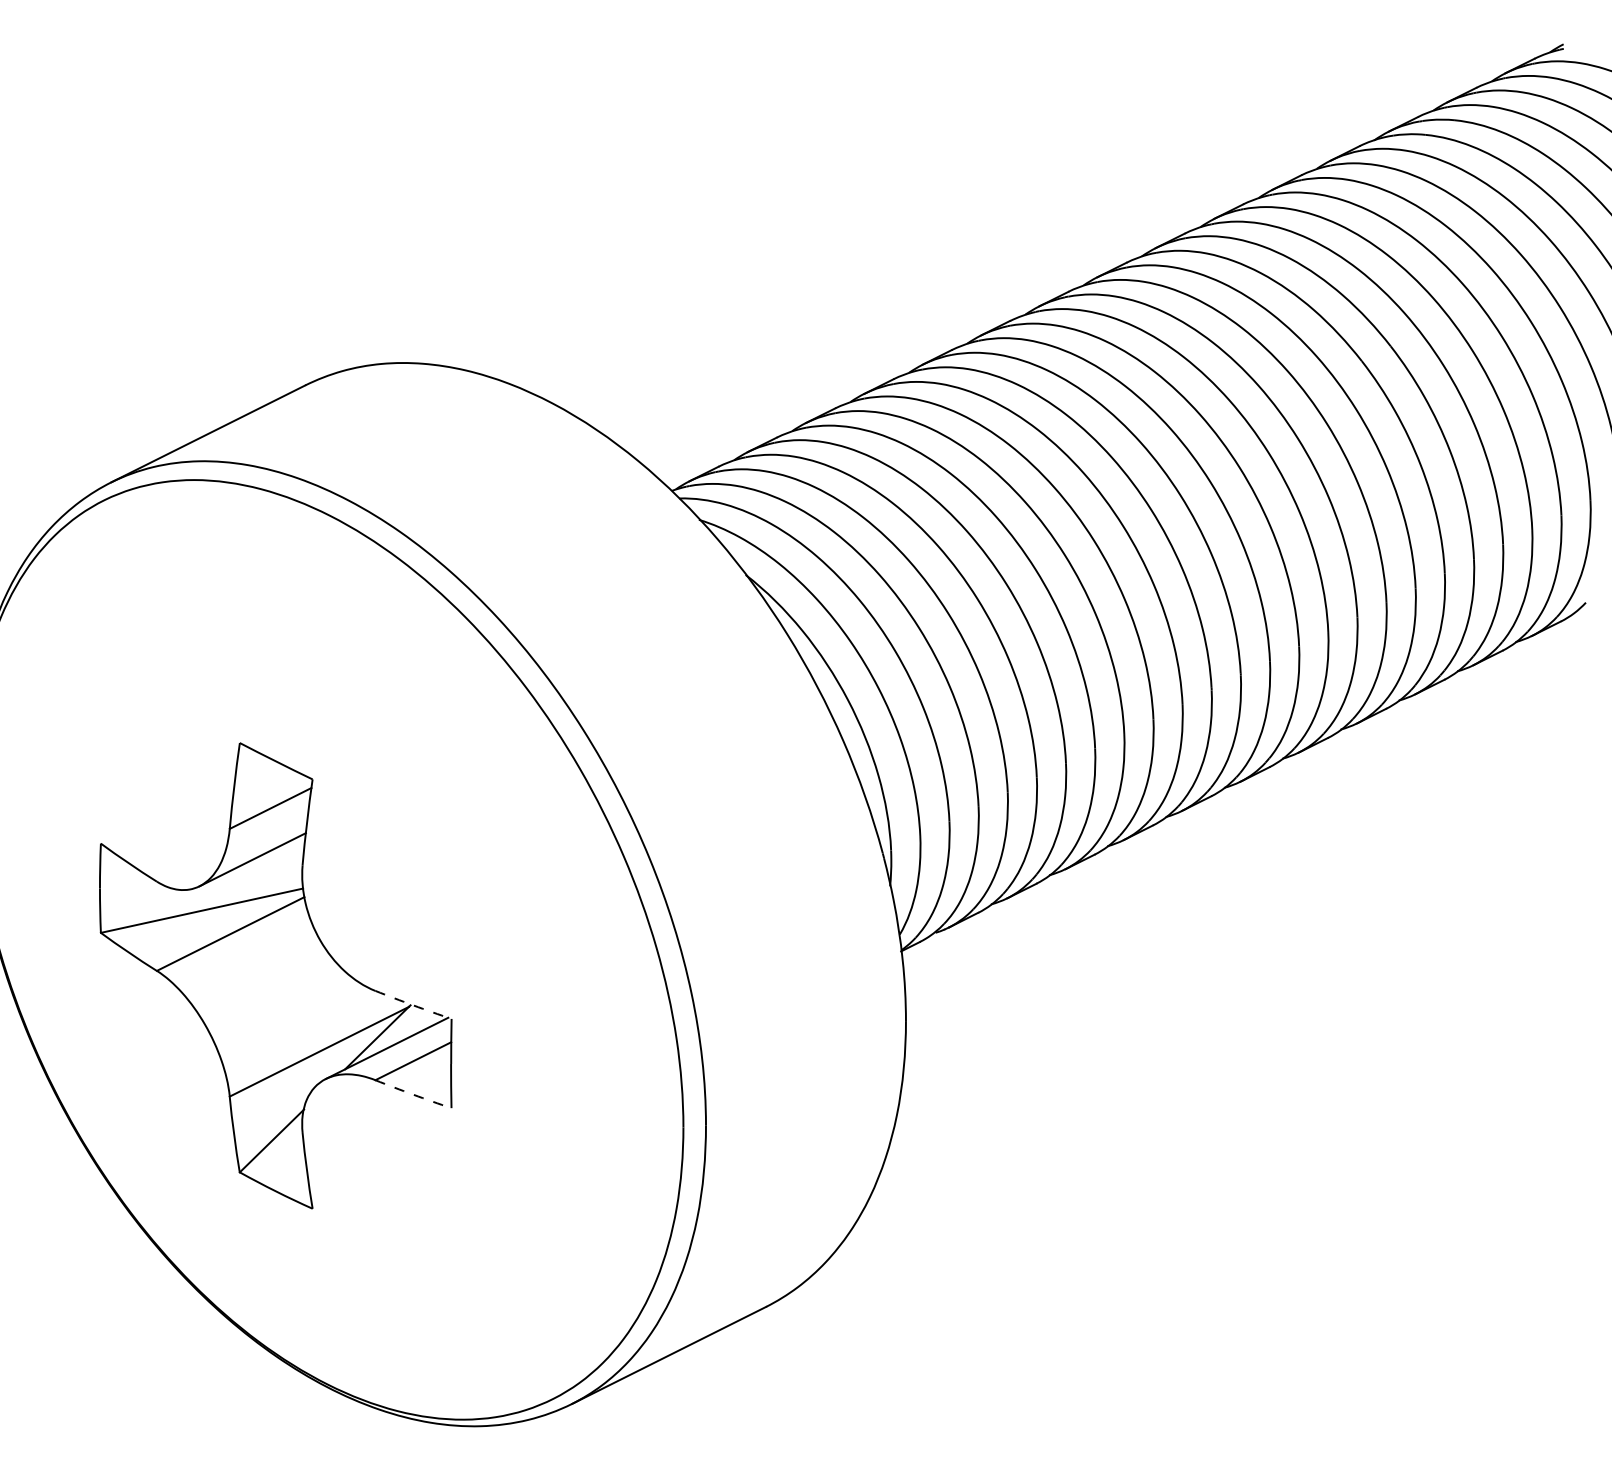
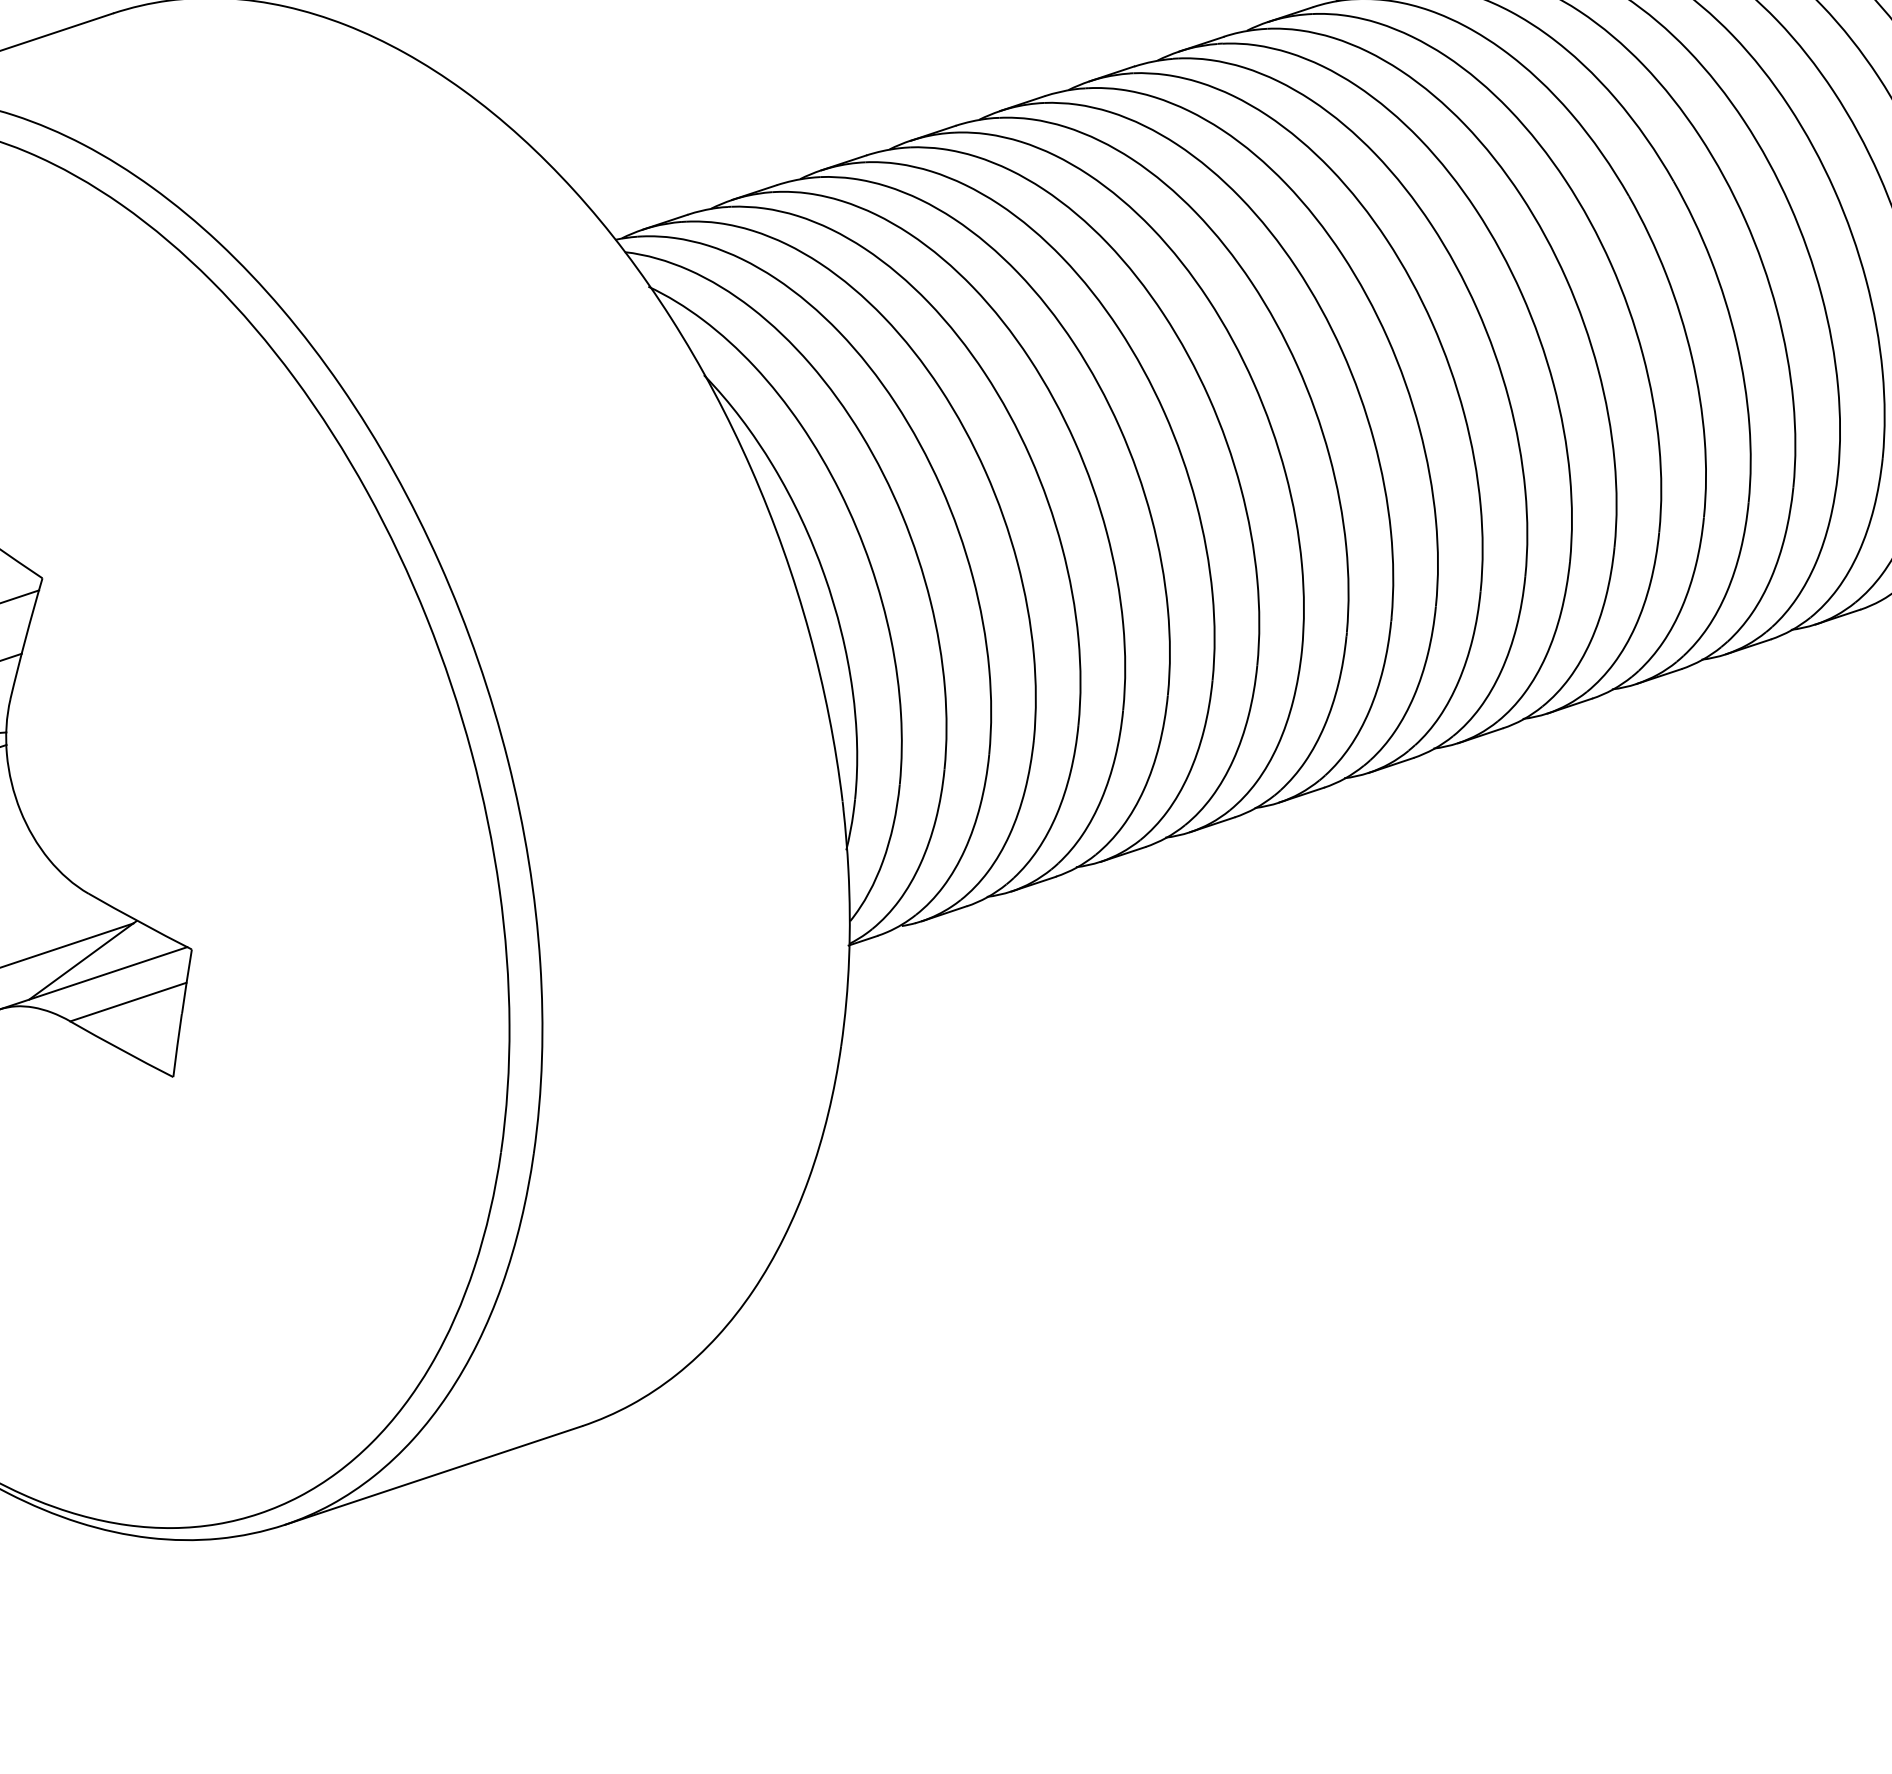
arc: (413, 1005) -> (140, 922), dashed -> solid
arc: (413, 1094) -> (121, 1049), dashed -> solid

